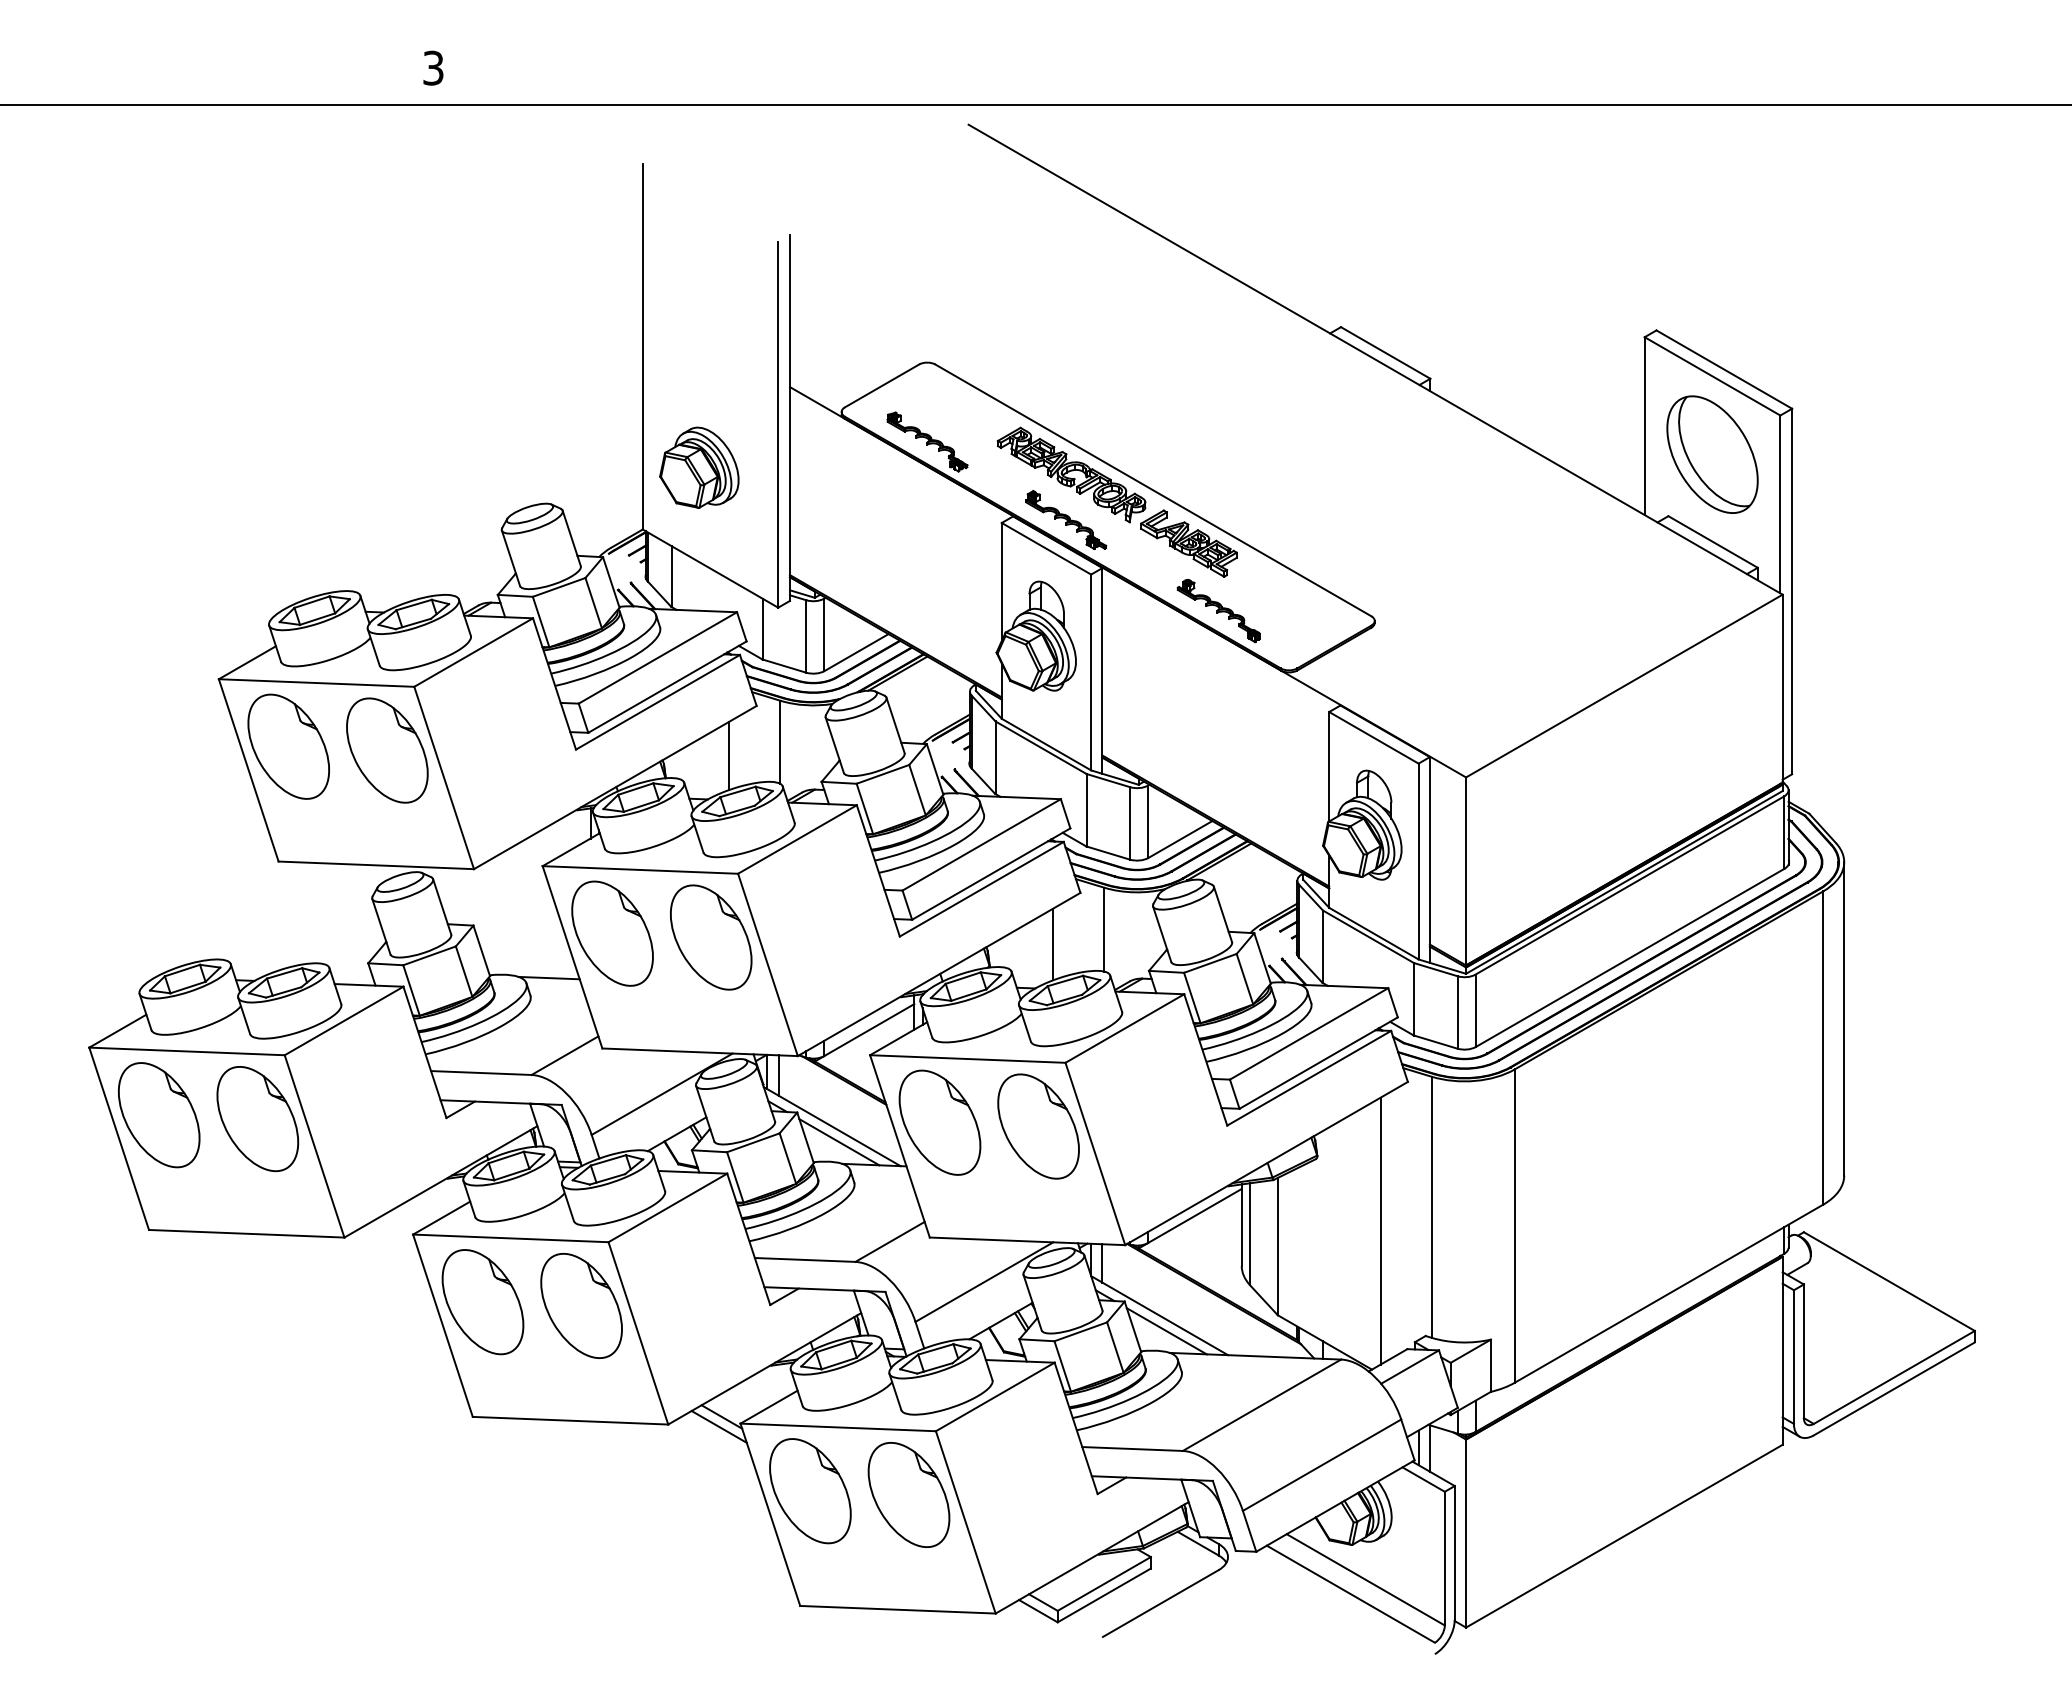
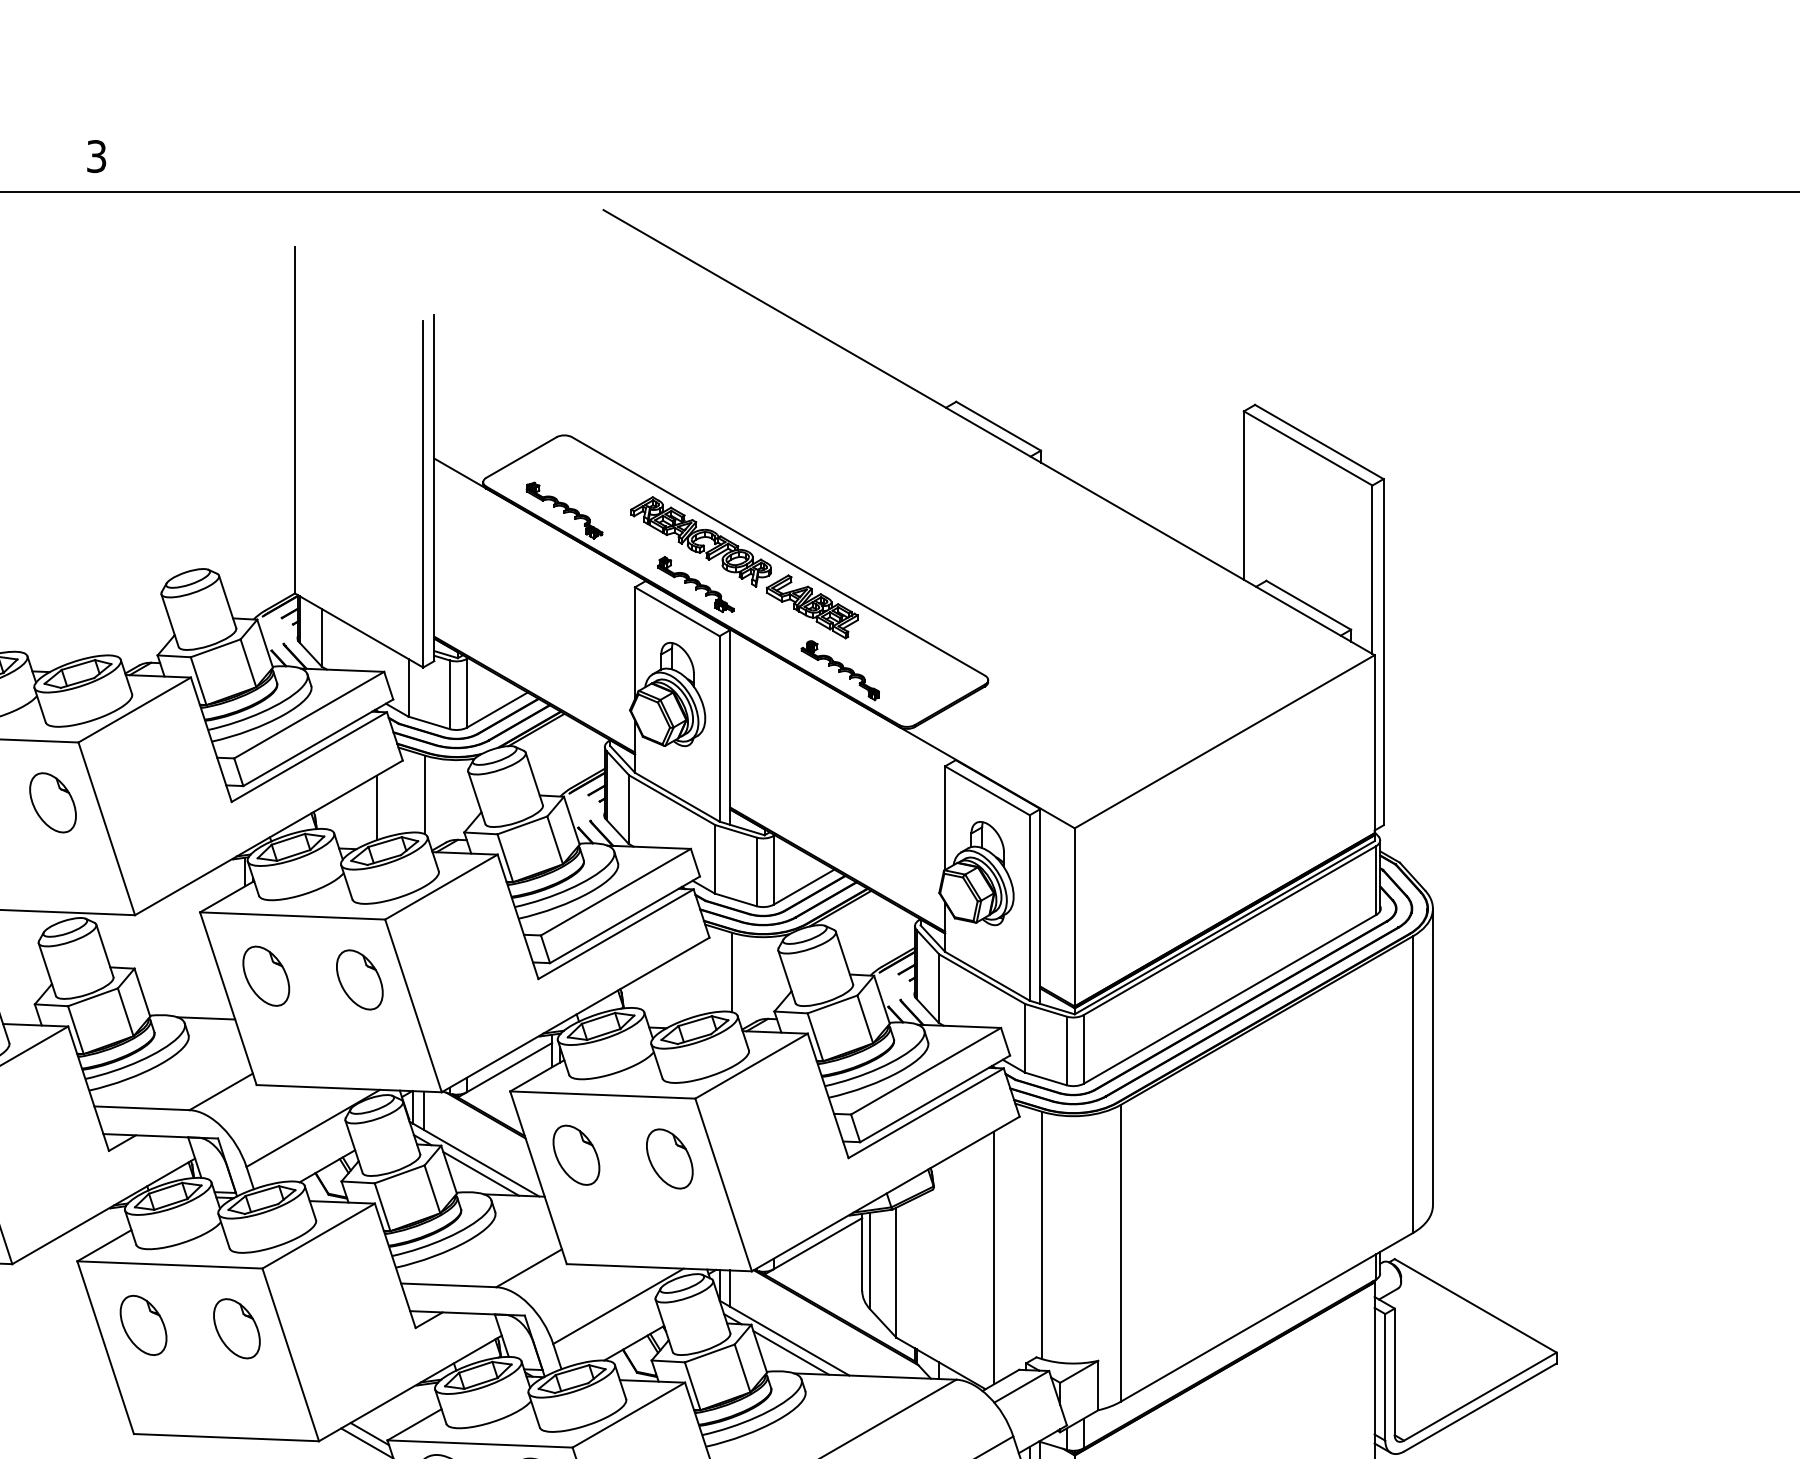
part: (1712, 454) -> (1308, 522), removed
part: (699, 467) -> (348, 534), removed
part: (387, 750) -> (53, 802), size x0.6
part: (612, 933) -> (266, 976), size x0.6
part: (711, 937) -> (360, 979), size x0.6
line: (1053, 944) -> (683, 986), removed
part: (939, 1122) -> (575, 1155), size x0.6
part: (1038, 1126) -> (669, 1158), size x0.6
part: (482, 1302) -> (143, 1325), size x0.6
part: (581, 1305) -> (236, 1328), size x0.6

